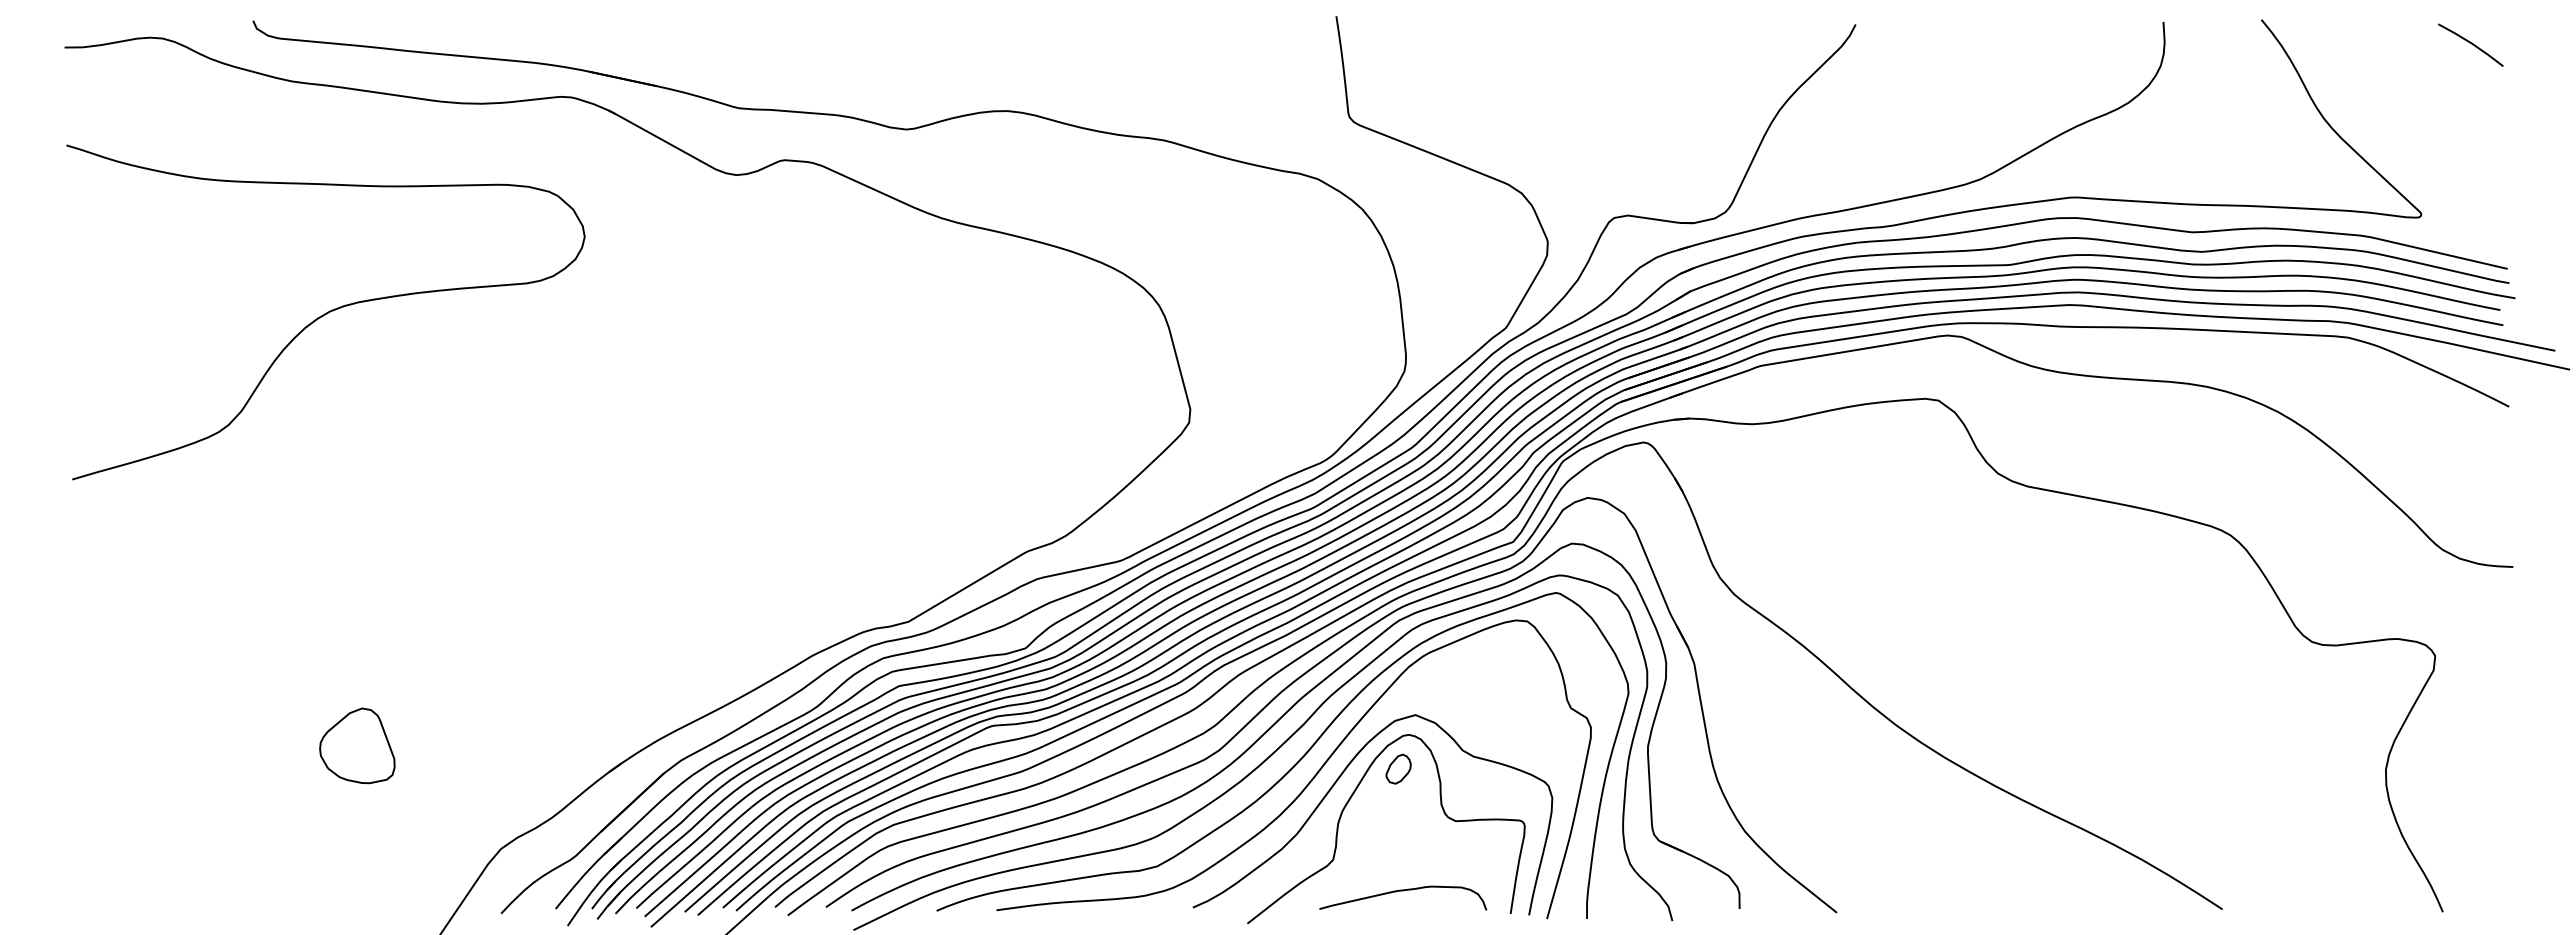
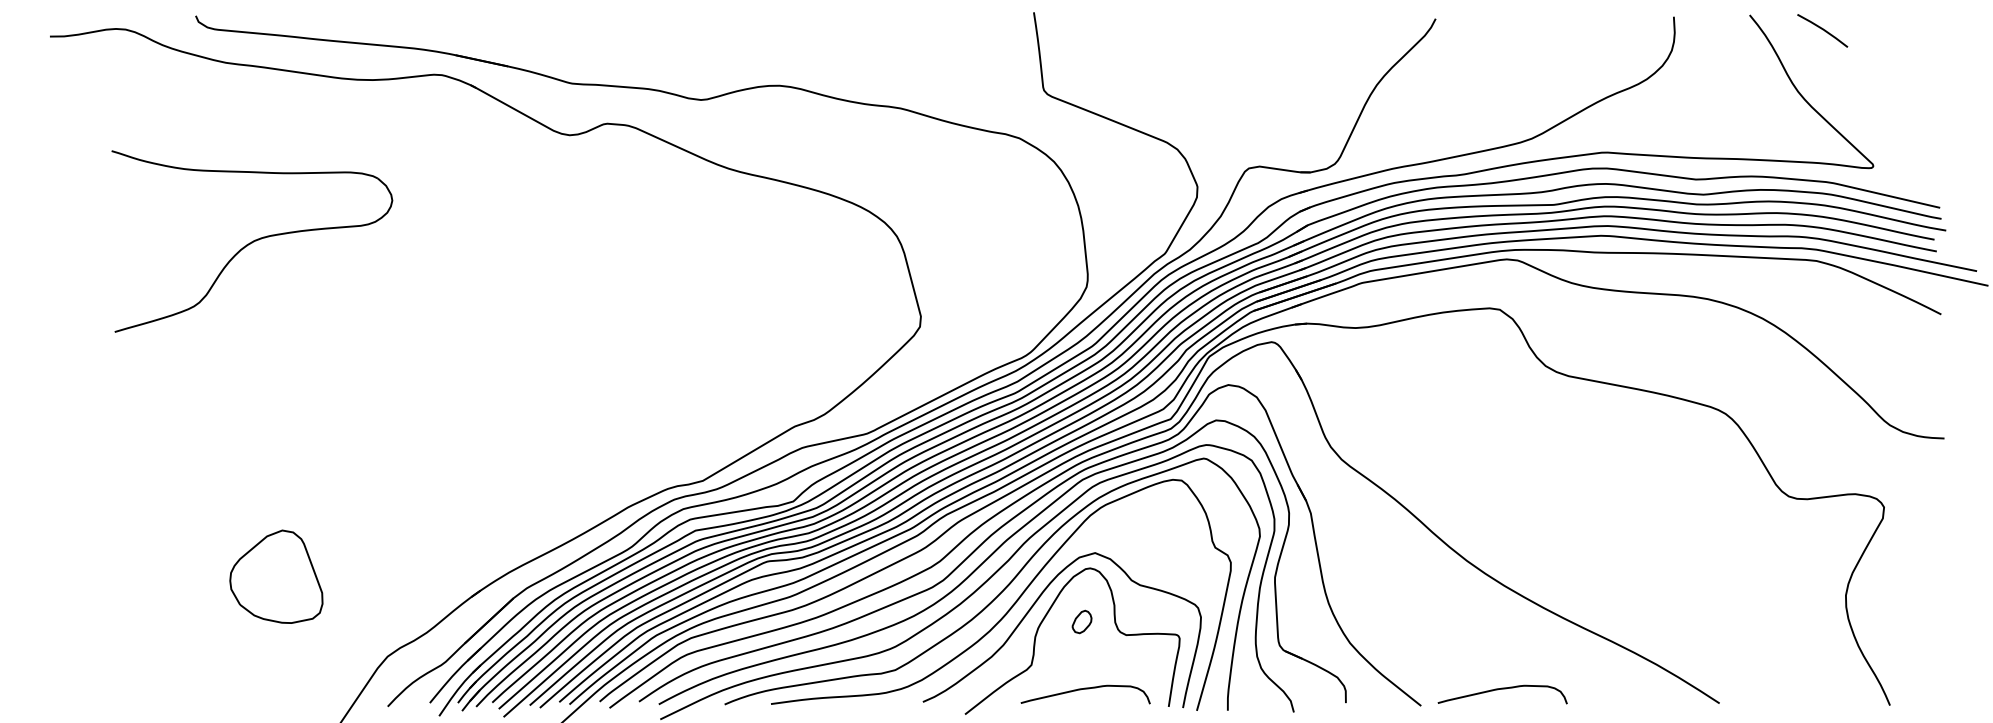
line: (2470, 43) -> (1822, 29), moved
part: (325, 312) -> (251, 241), size x0.7
part: (357, 745) -> (276, 576), size x1.6
part: (1398, 768) -> (1081, 621), moved
curve: (1942, 891) -> (1502, 689), added

